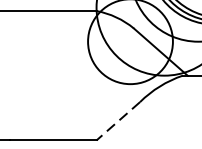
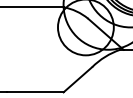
line: (117, 122) -> (77, 80), dashed -> solid

